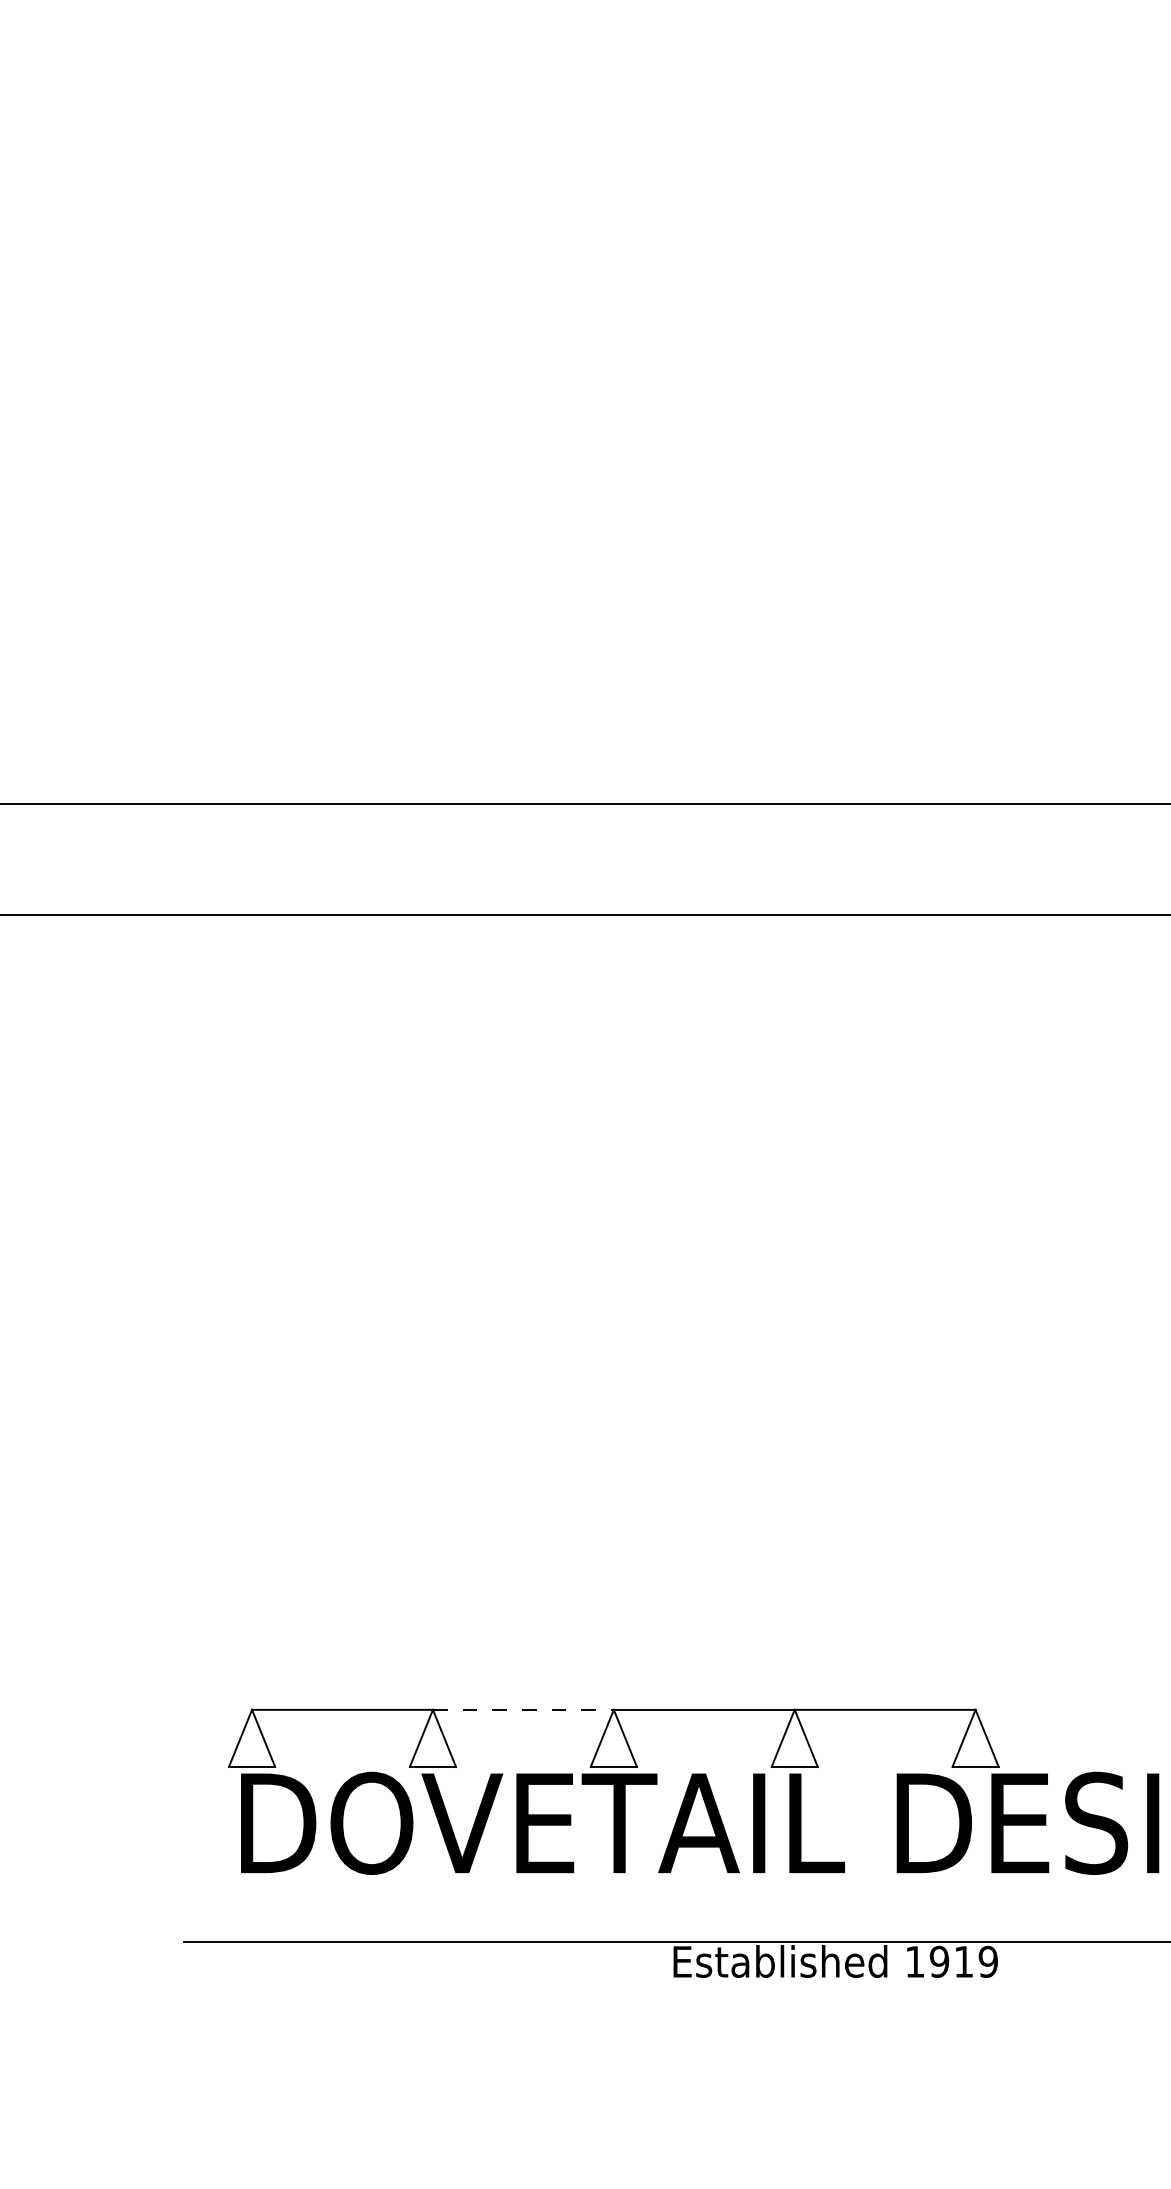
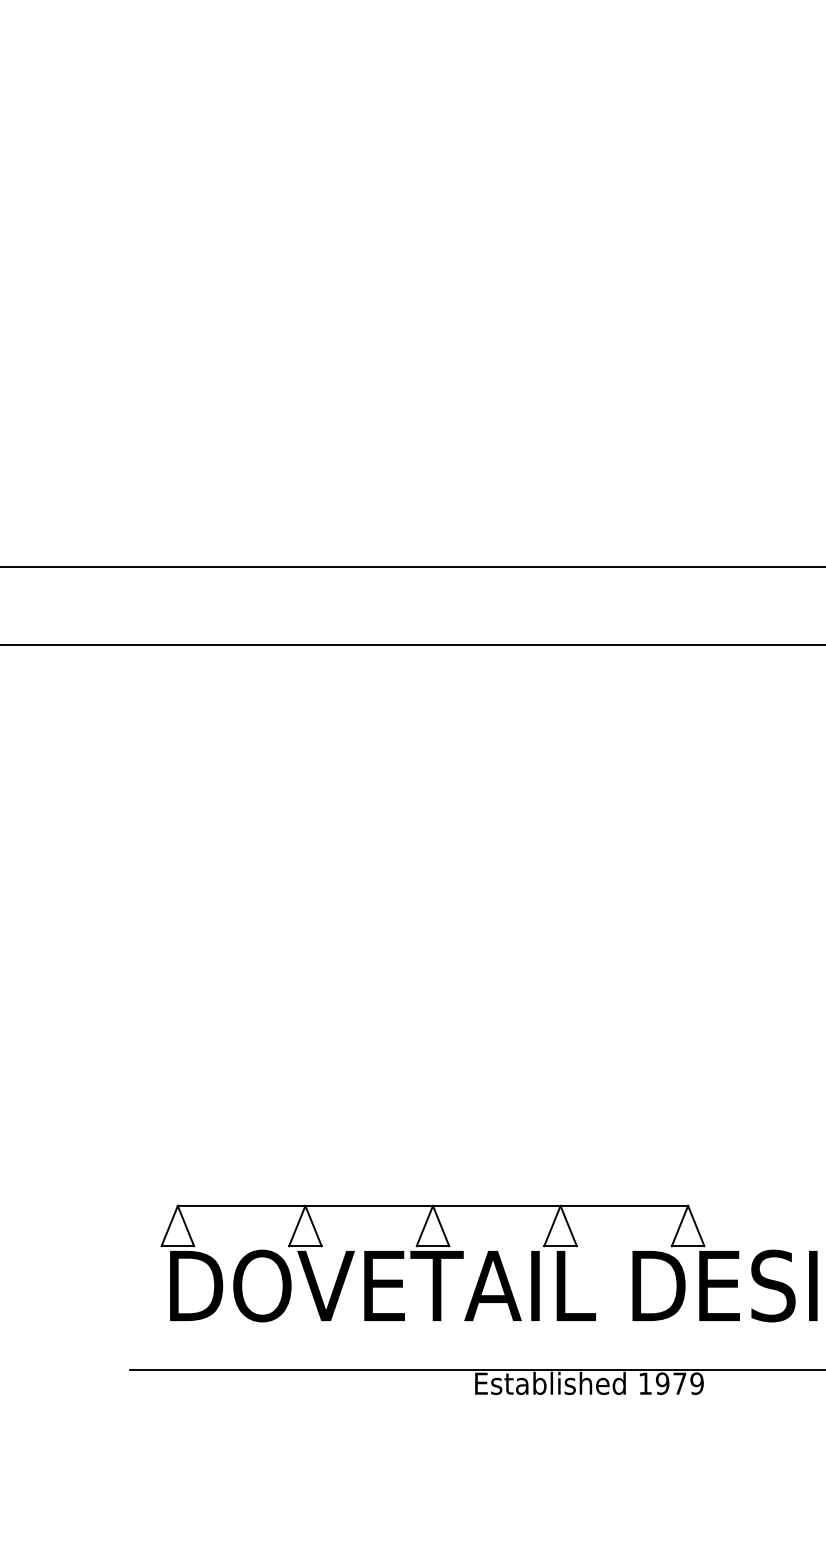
line: (523, 1709) -> (369, 1205), dashed -> solid
text: (963, 1961) -> (679, 1383), 1919 -> 1979

